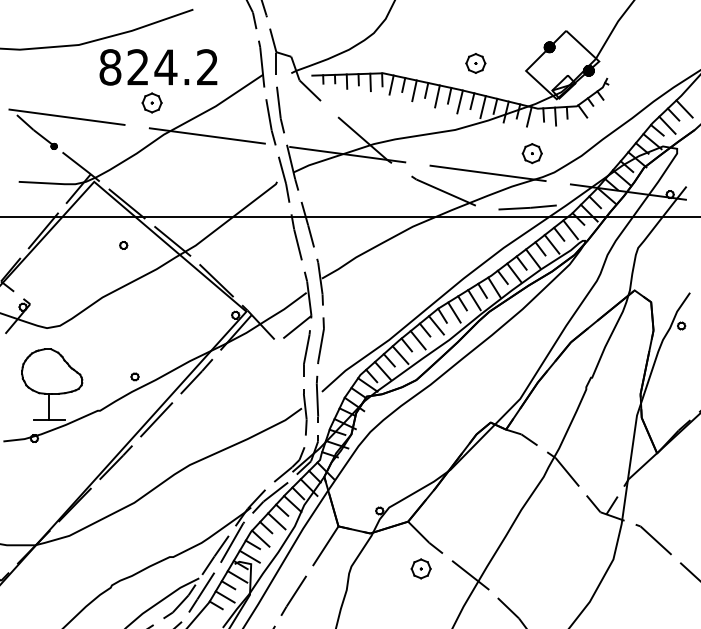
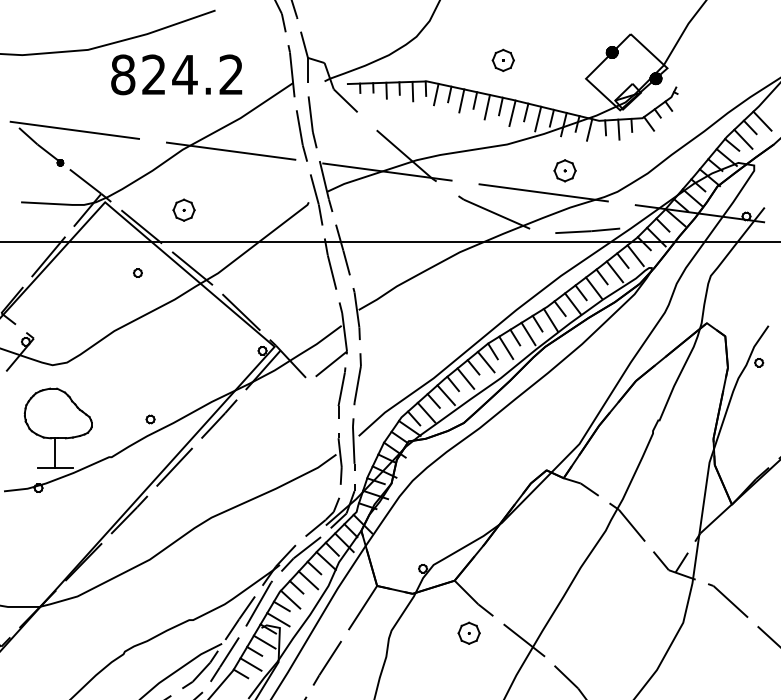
part: (475, 63) -> (502, 60), moved
part: (151, 102) -> (183, 209), moved
part: (531, 153) -> (564, 170), moved

